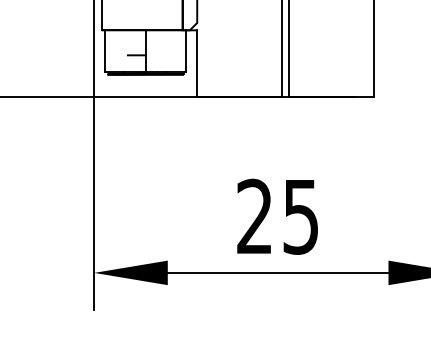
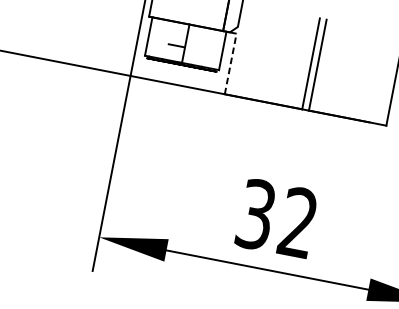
line: (197, 62) -> (231, 63), solid -> dashed
text: (277, 216) -> (276, 218), 25 -> 32

